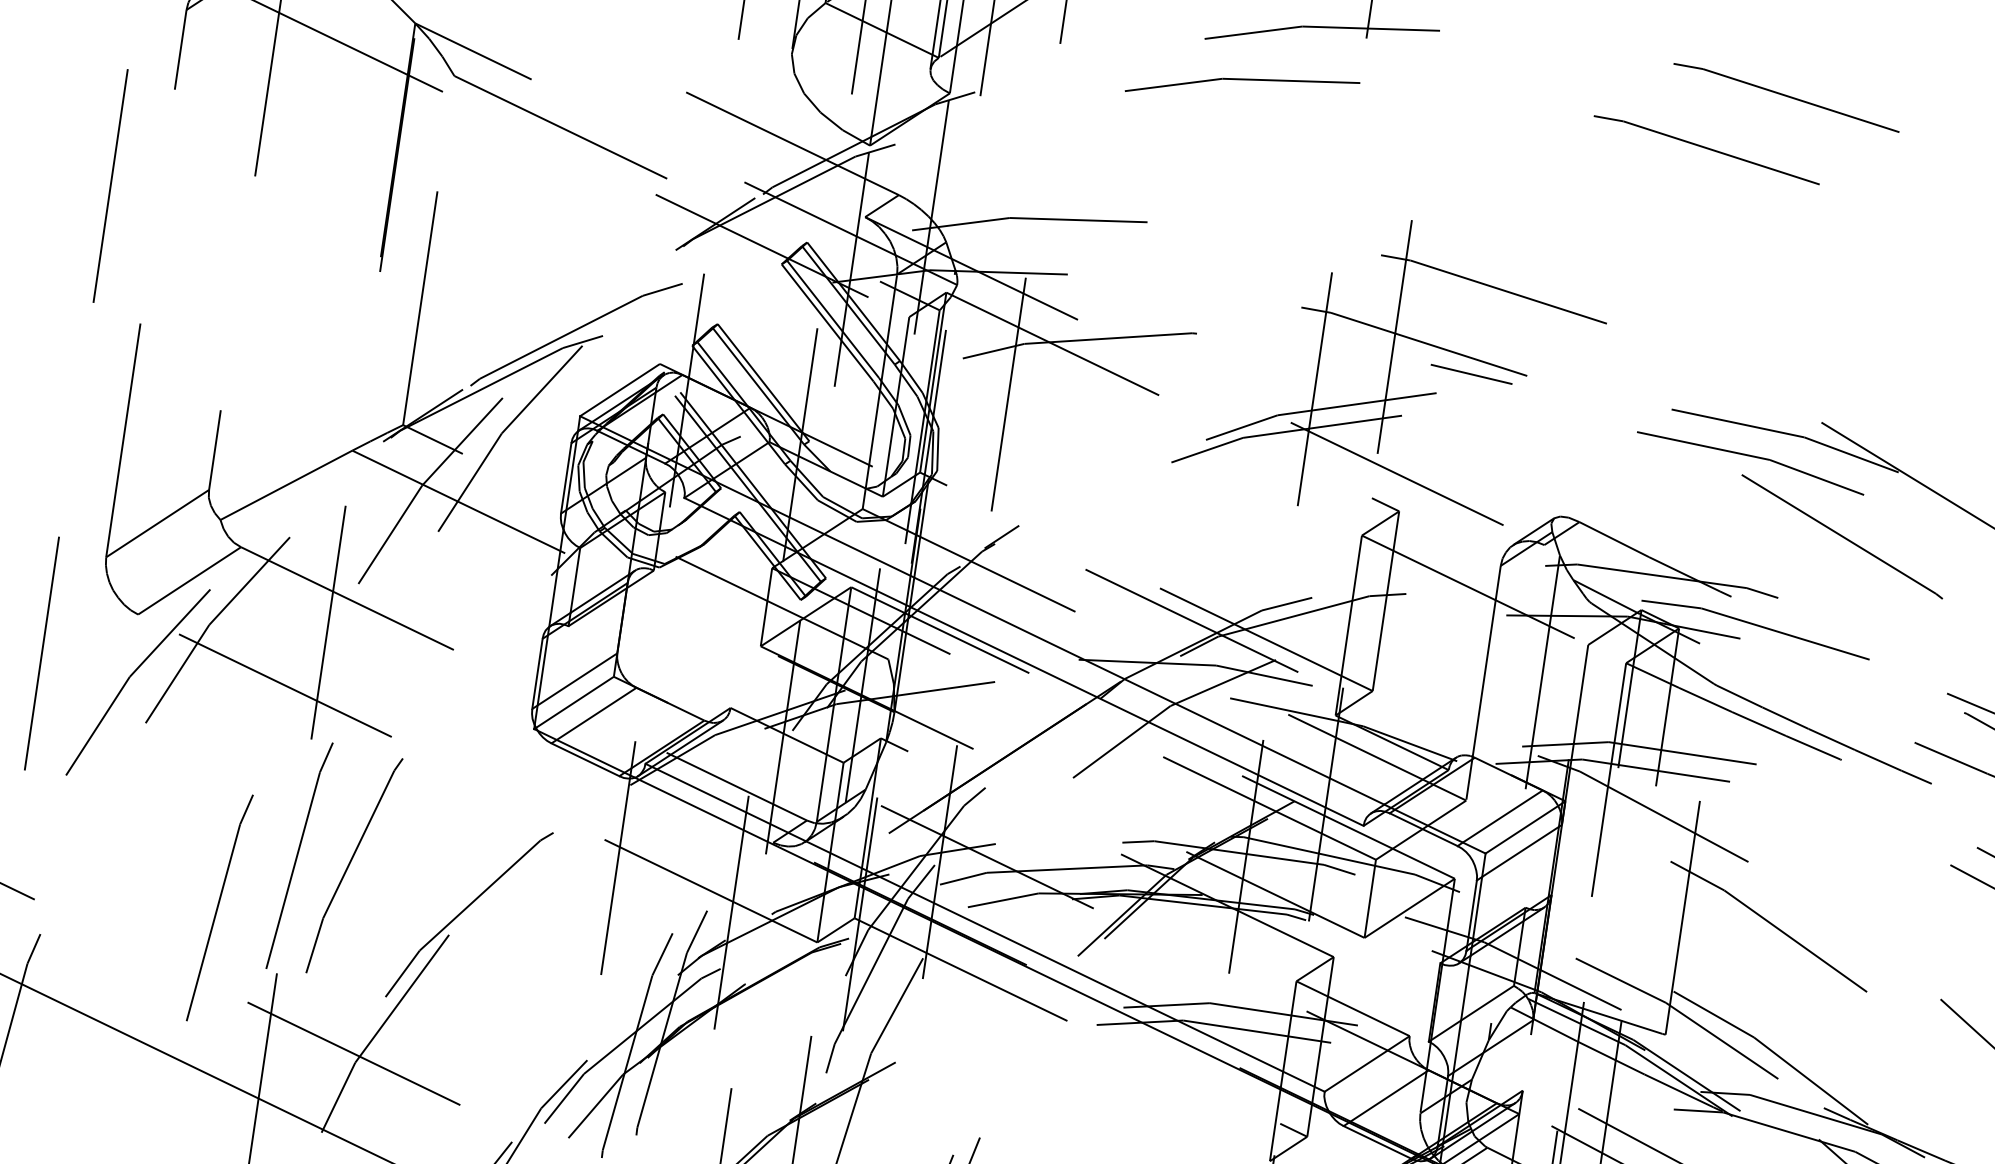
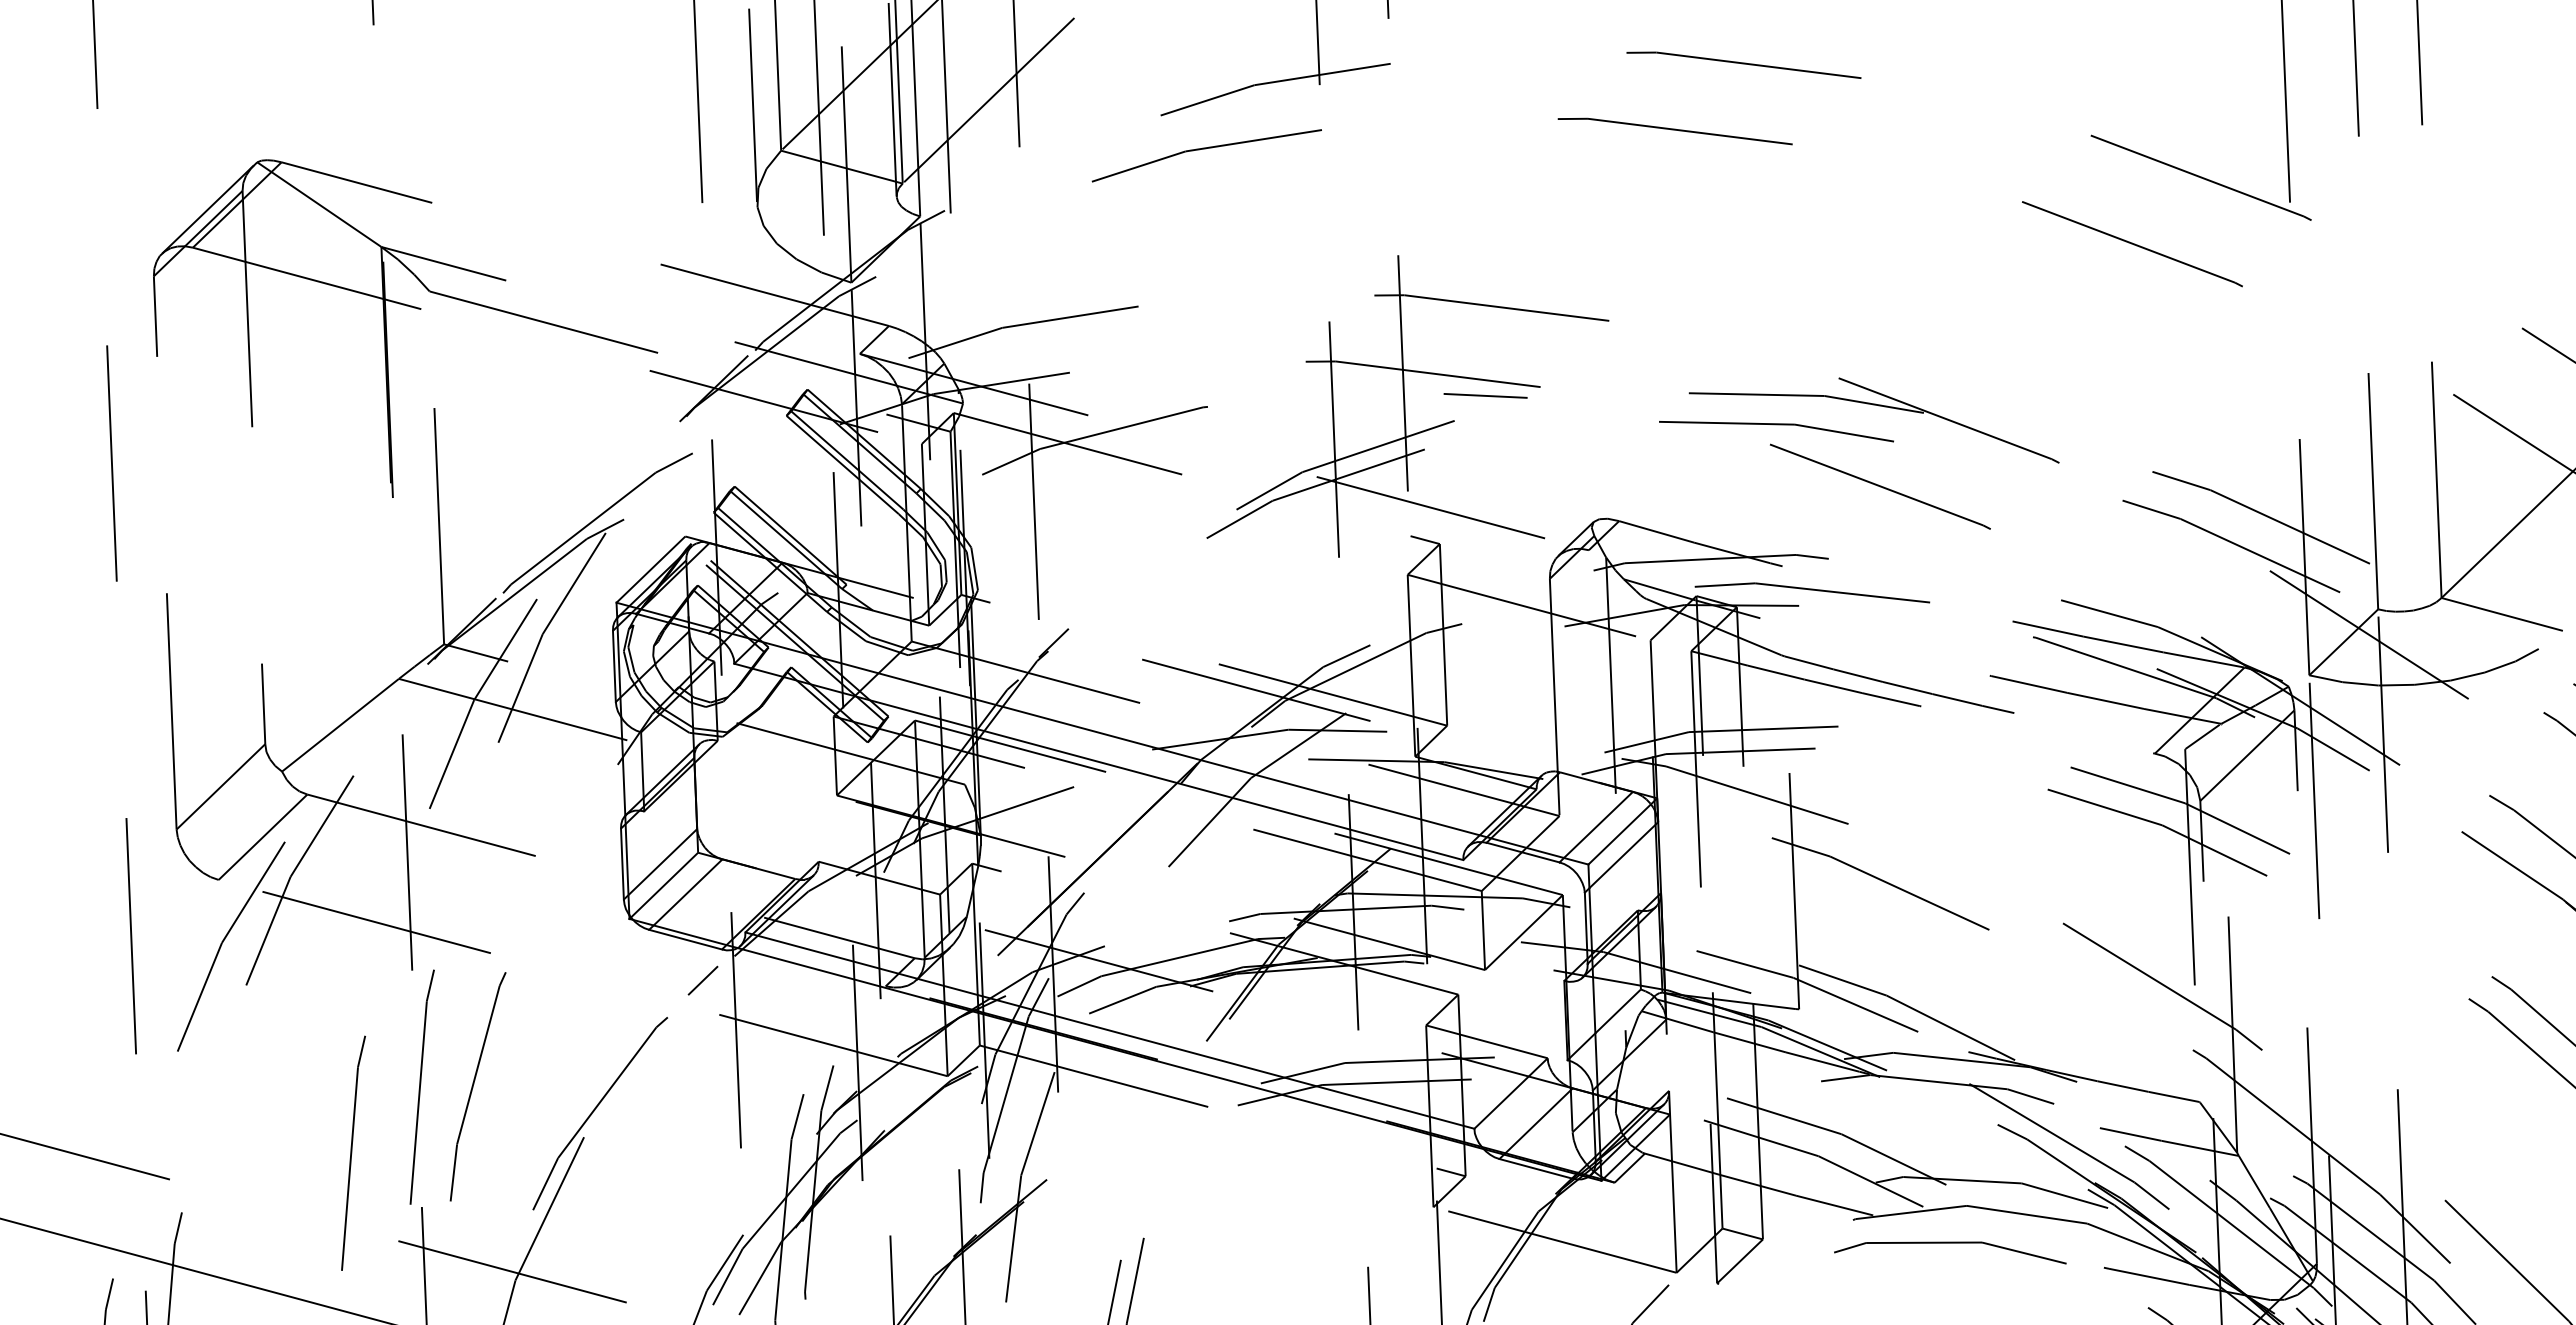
line: (594, 803) -> (702, 980), added

